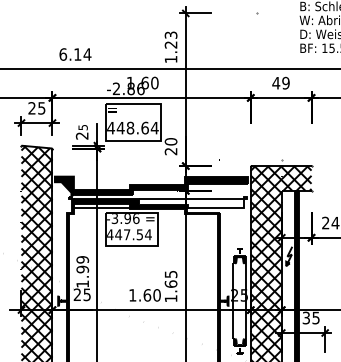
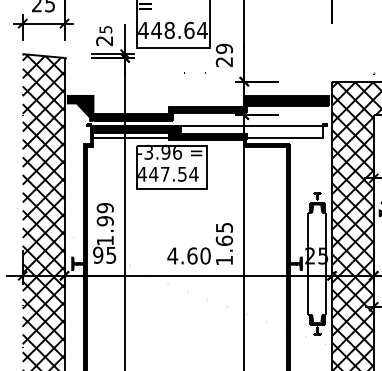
text: (171, 141) -> (225, 48), 20 -> 29
text: (77, 294) -> (98, 254), 25 -> 95
text: (132, 295) -> (172, 256), 1.60 -> 4.60

